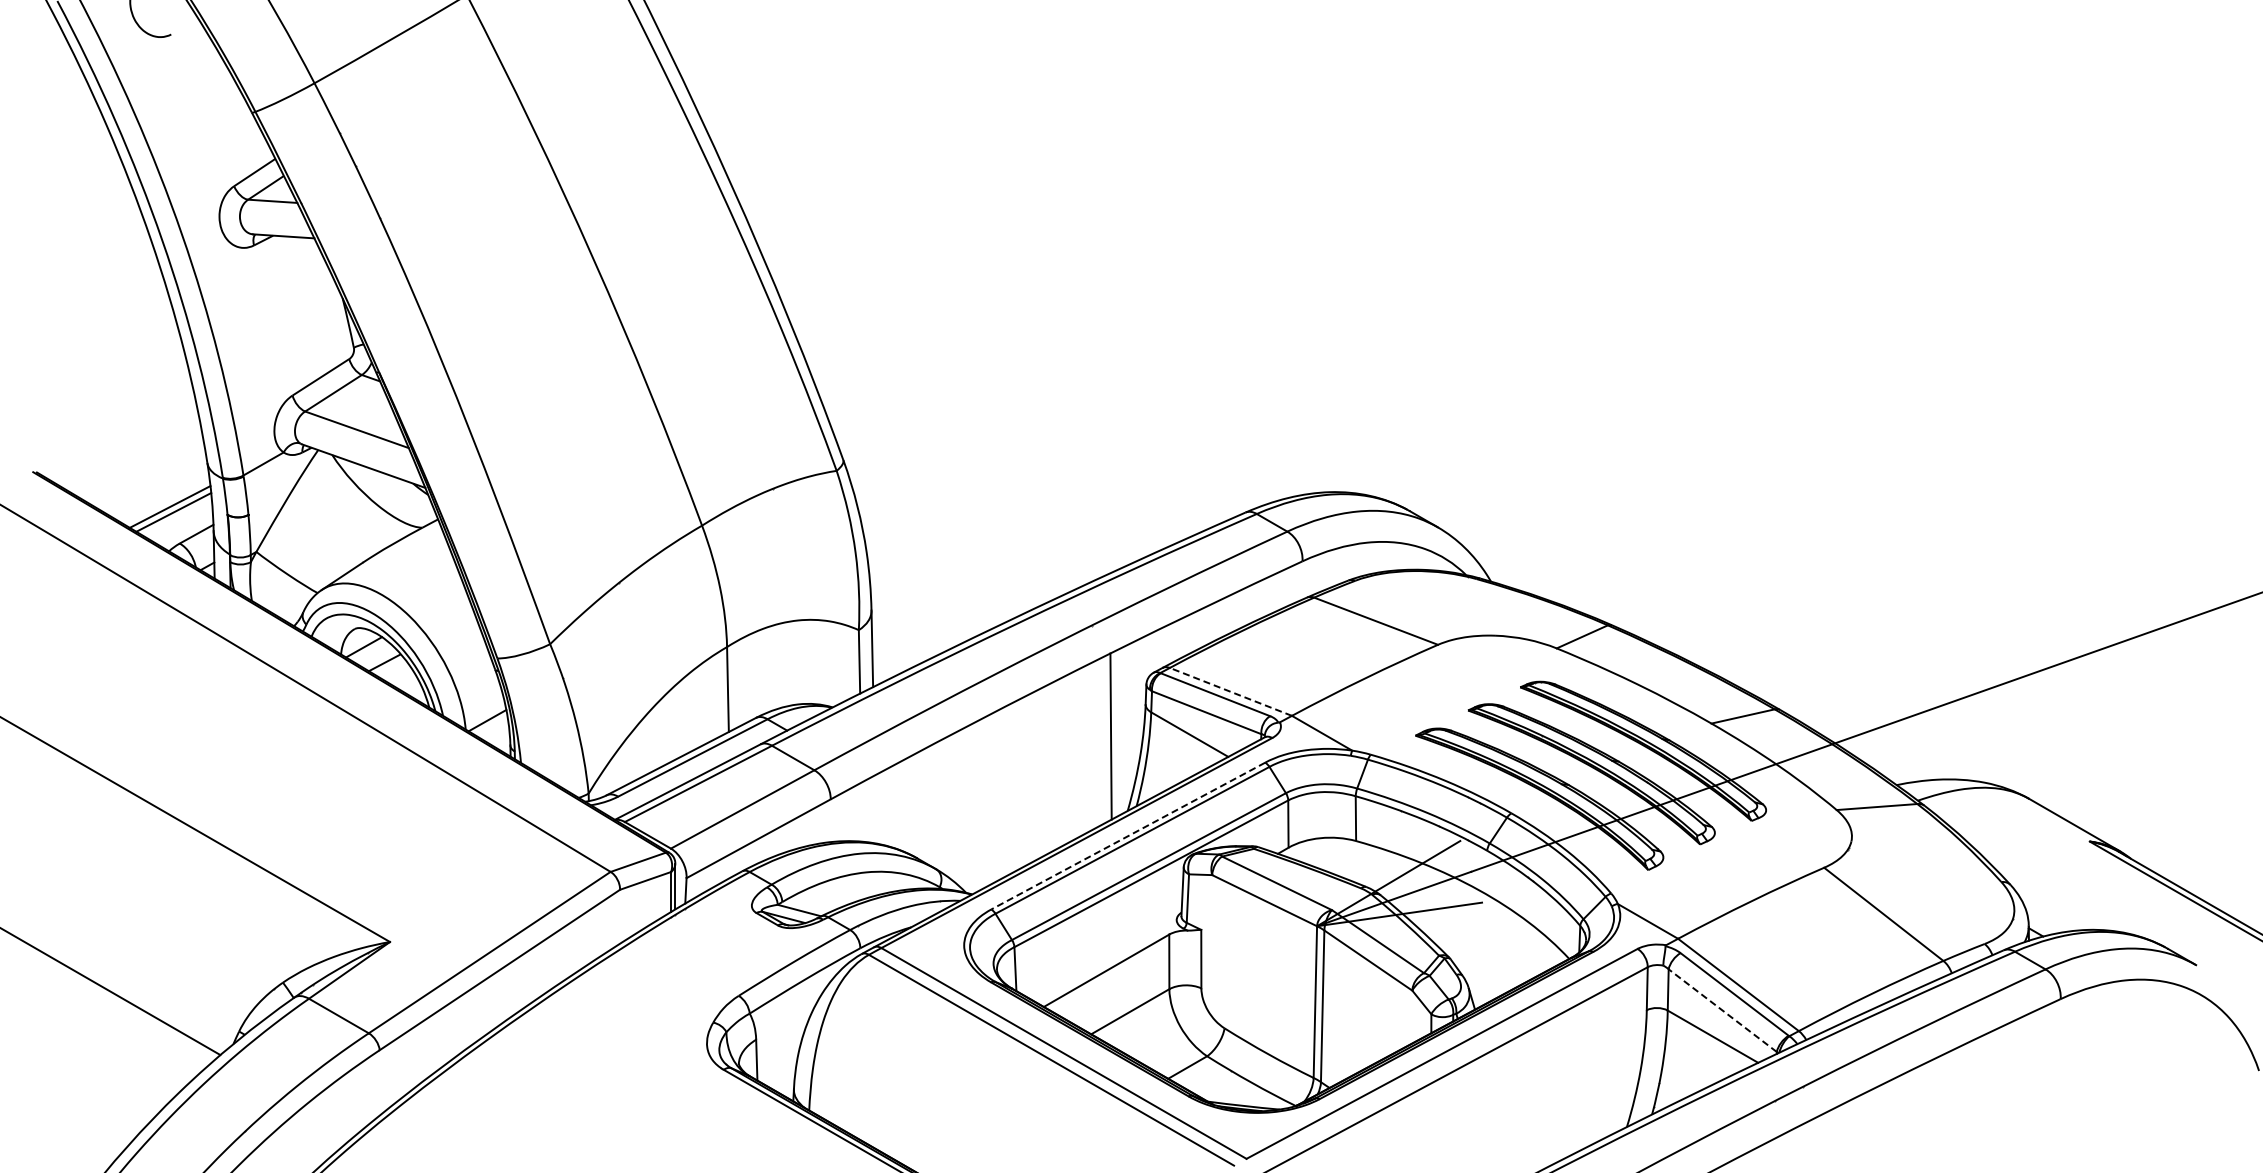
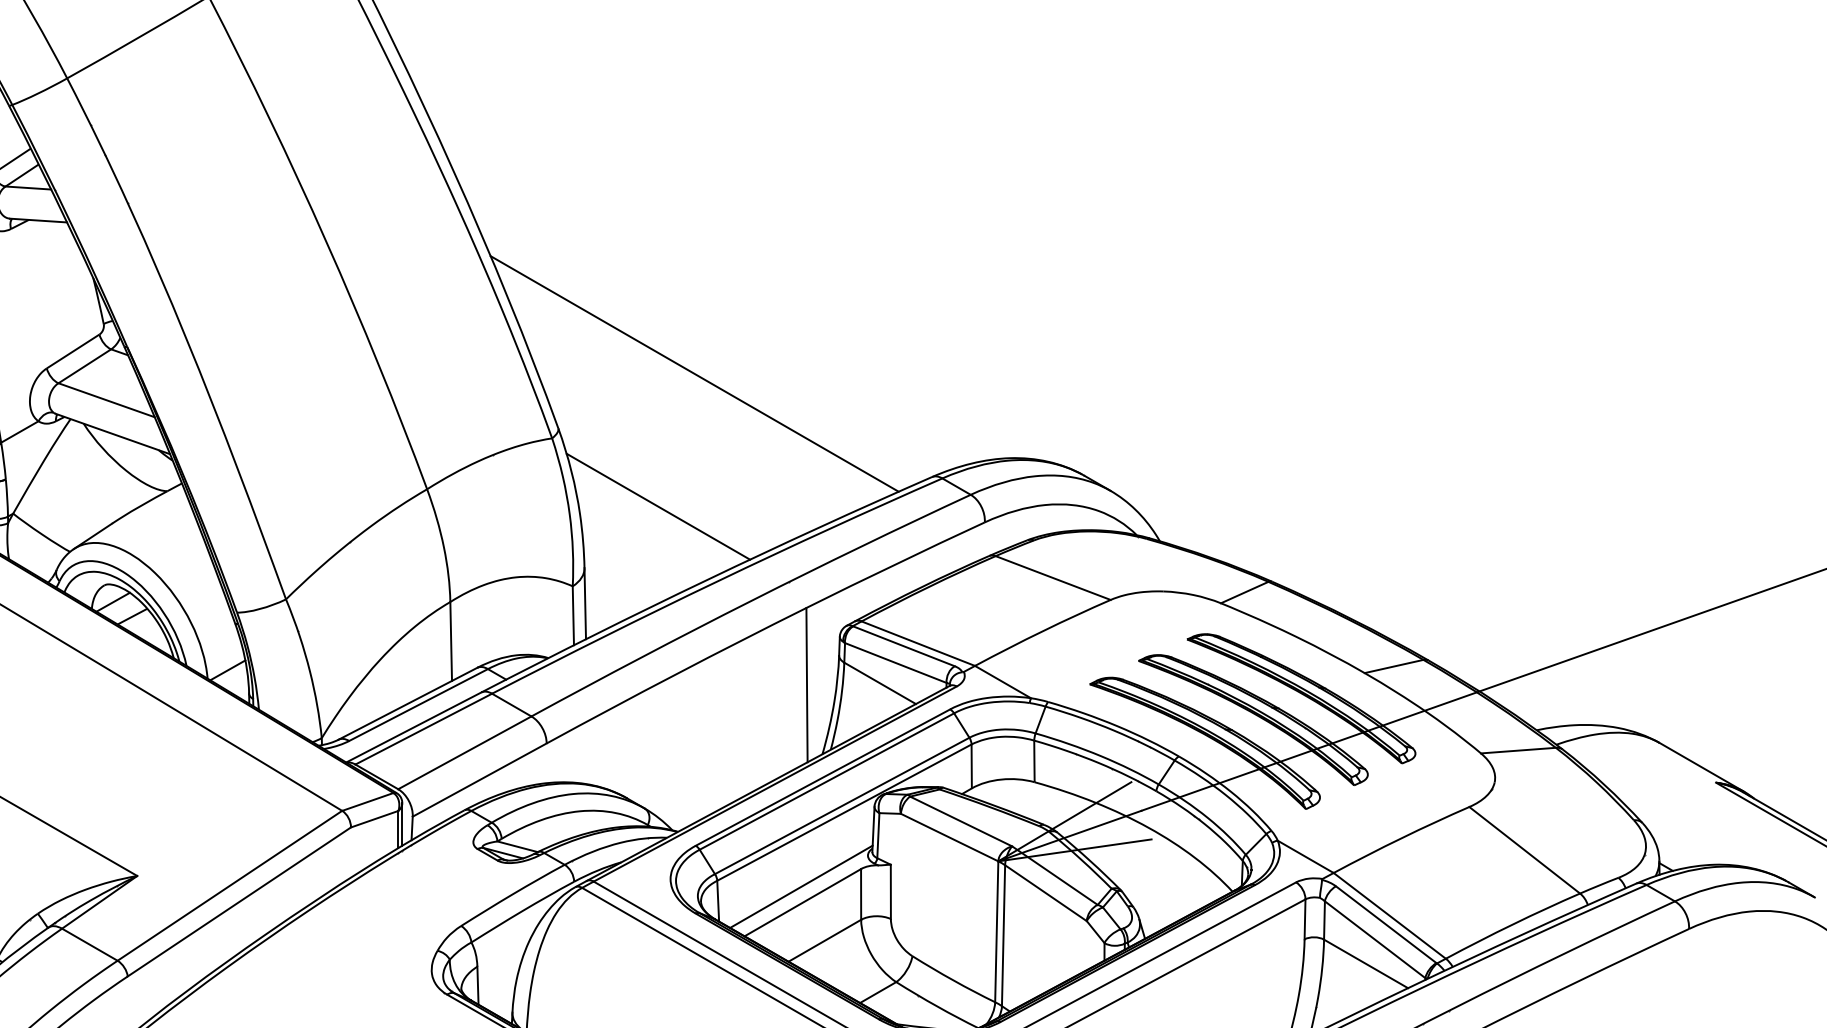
line: (989, 401) -> (694, 373), added
line: (950, 544) -> (657, 506), added
line: (1230, 691) -> (917, 643), dashed -> solid
line: (1127, 836) -> (822, 777), dashed -> solid
line: (1104, 953) -> (800, 886), added
line: (1722, 1010) -> (1374, 939), dashed -> solid

